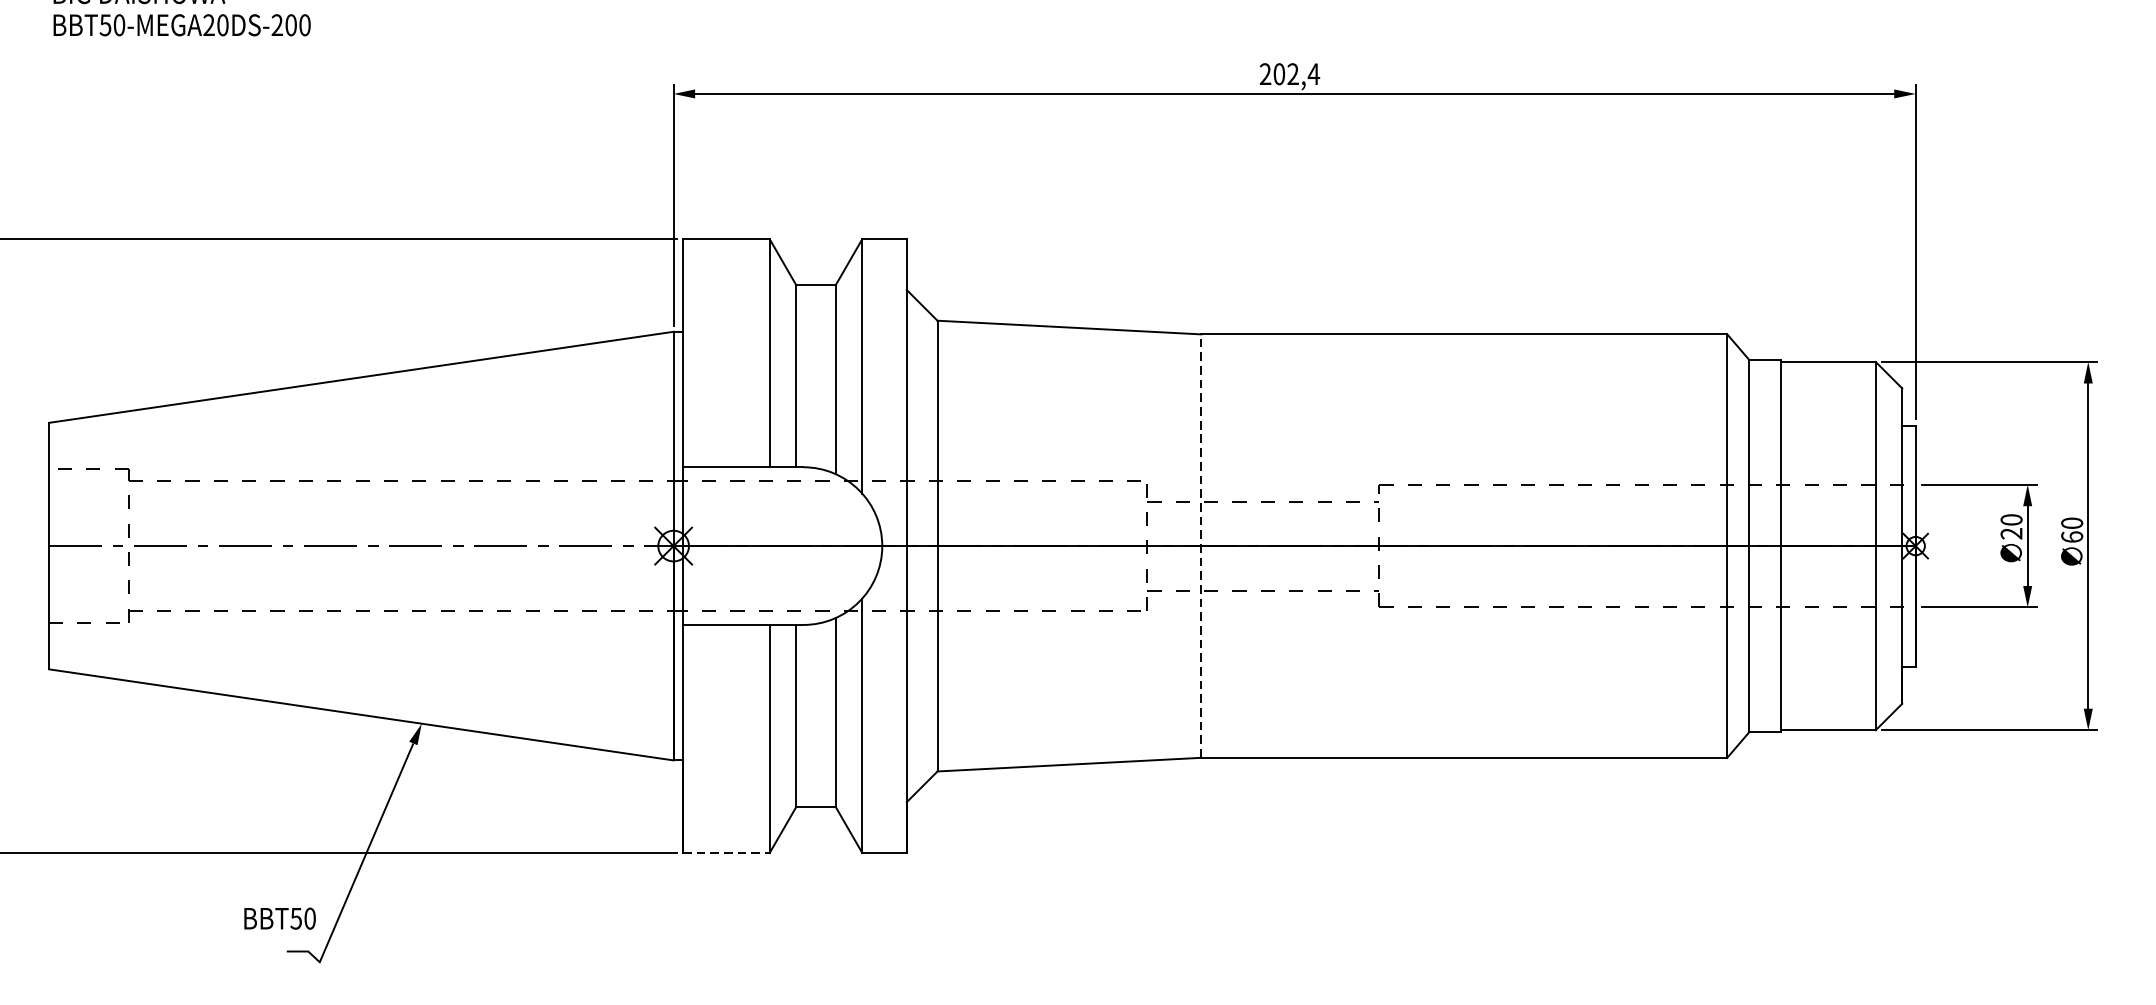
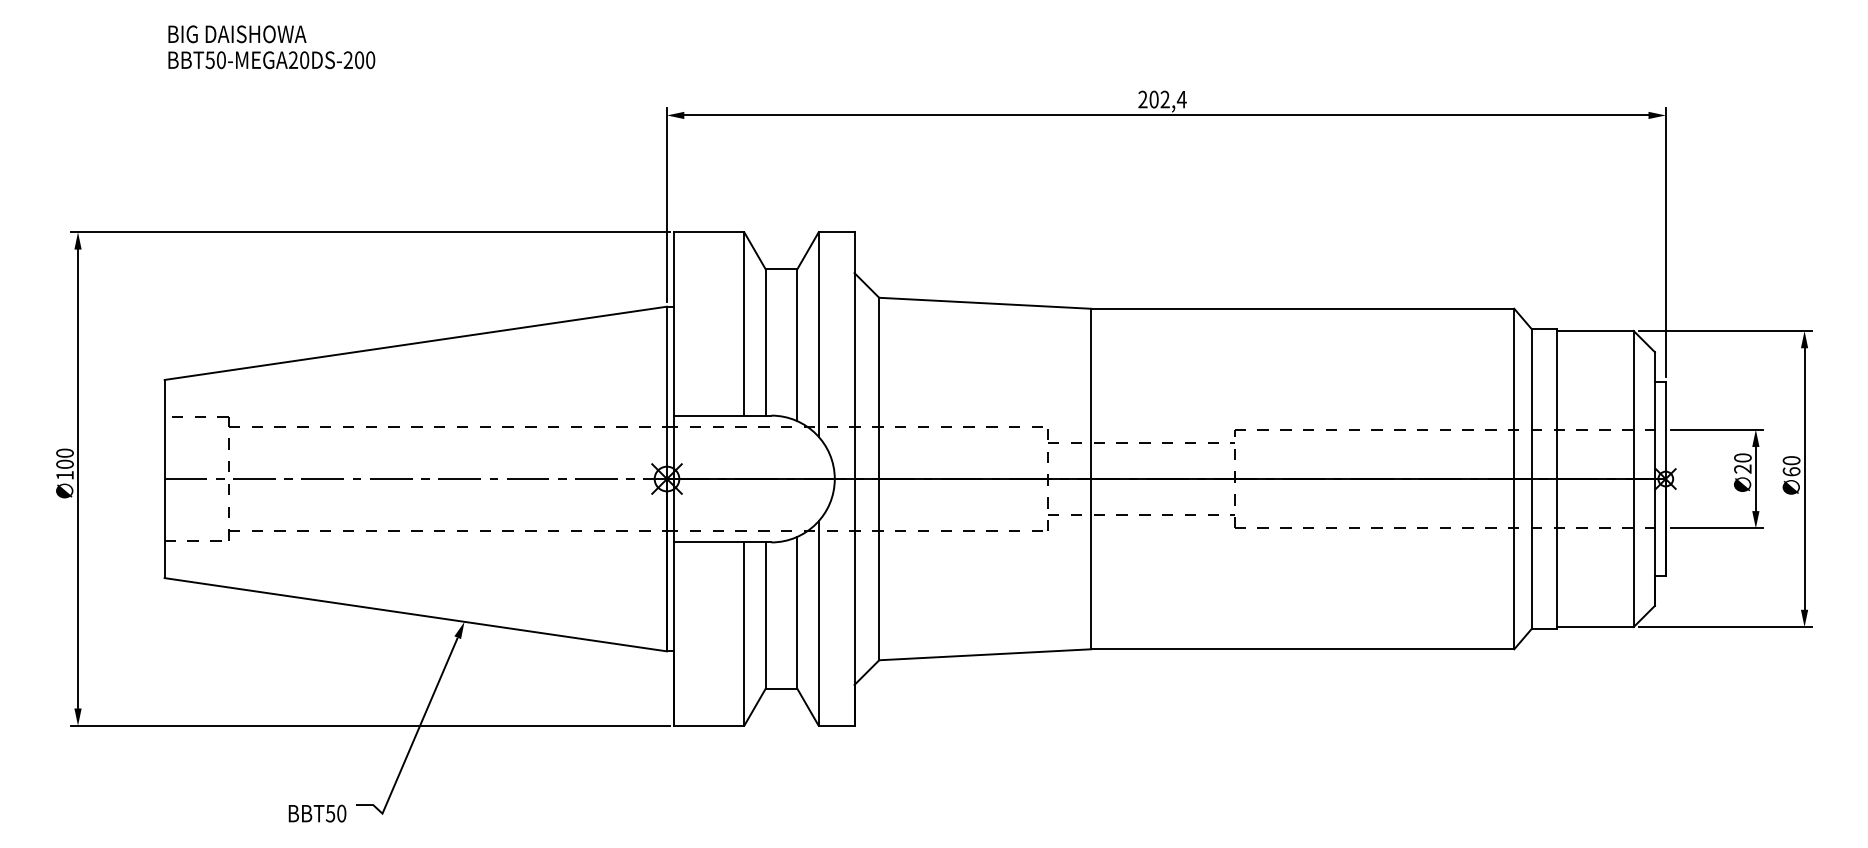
line: (1201, 545) -> (1091, 478), dashed -> solid
line: (726, 852) -> (709, 725), dashed -> solid
text: (280, 918) -> (317, 813), moved

